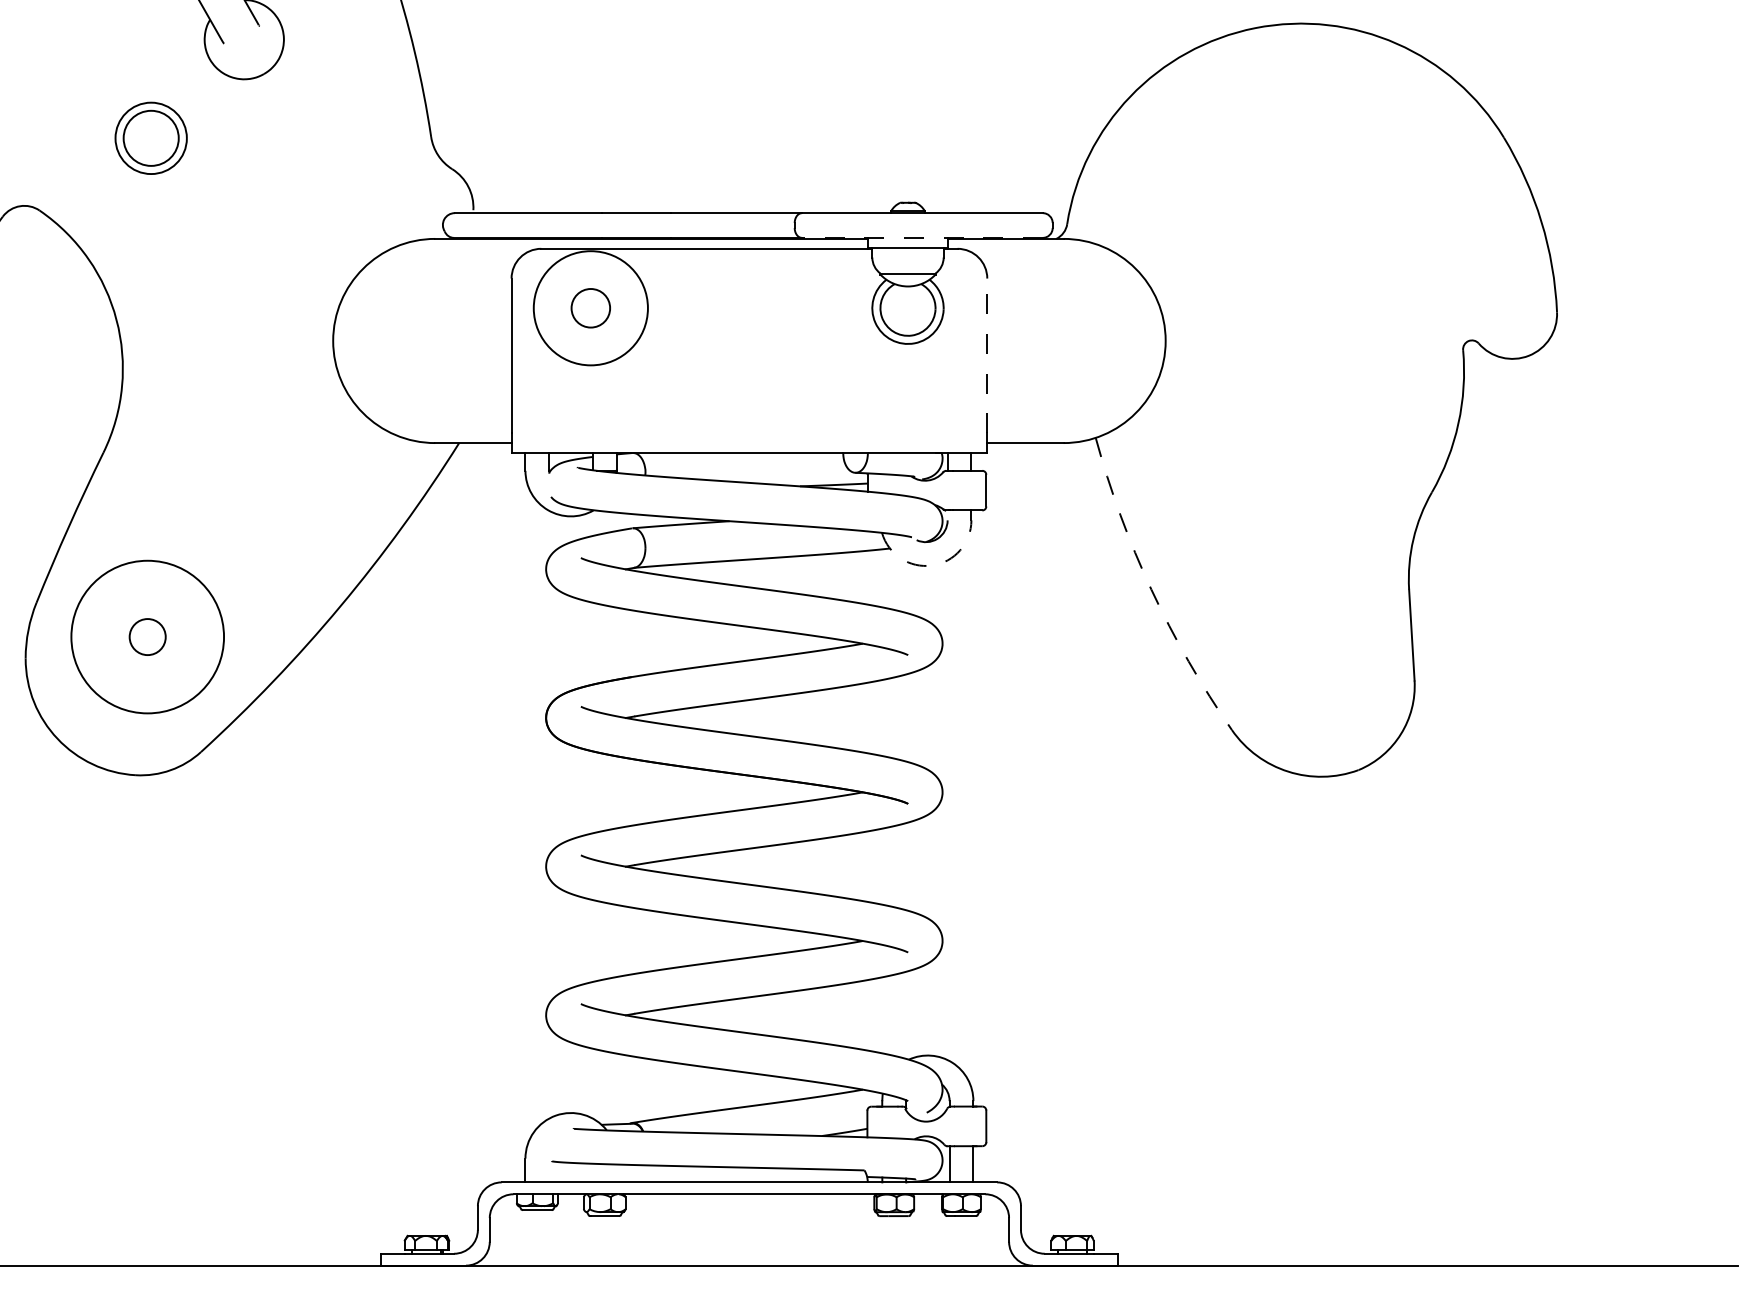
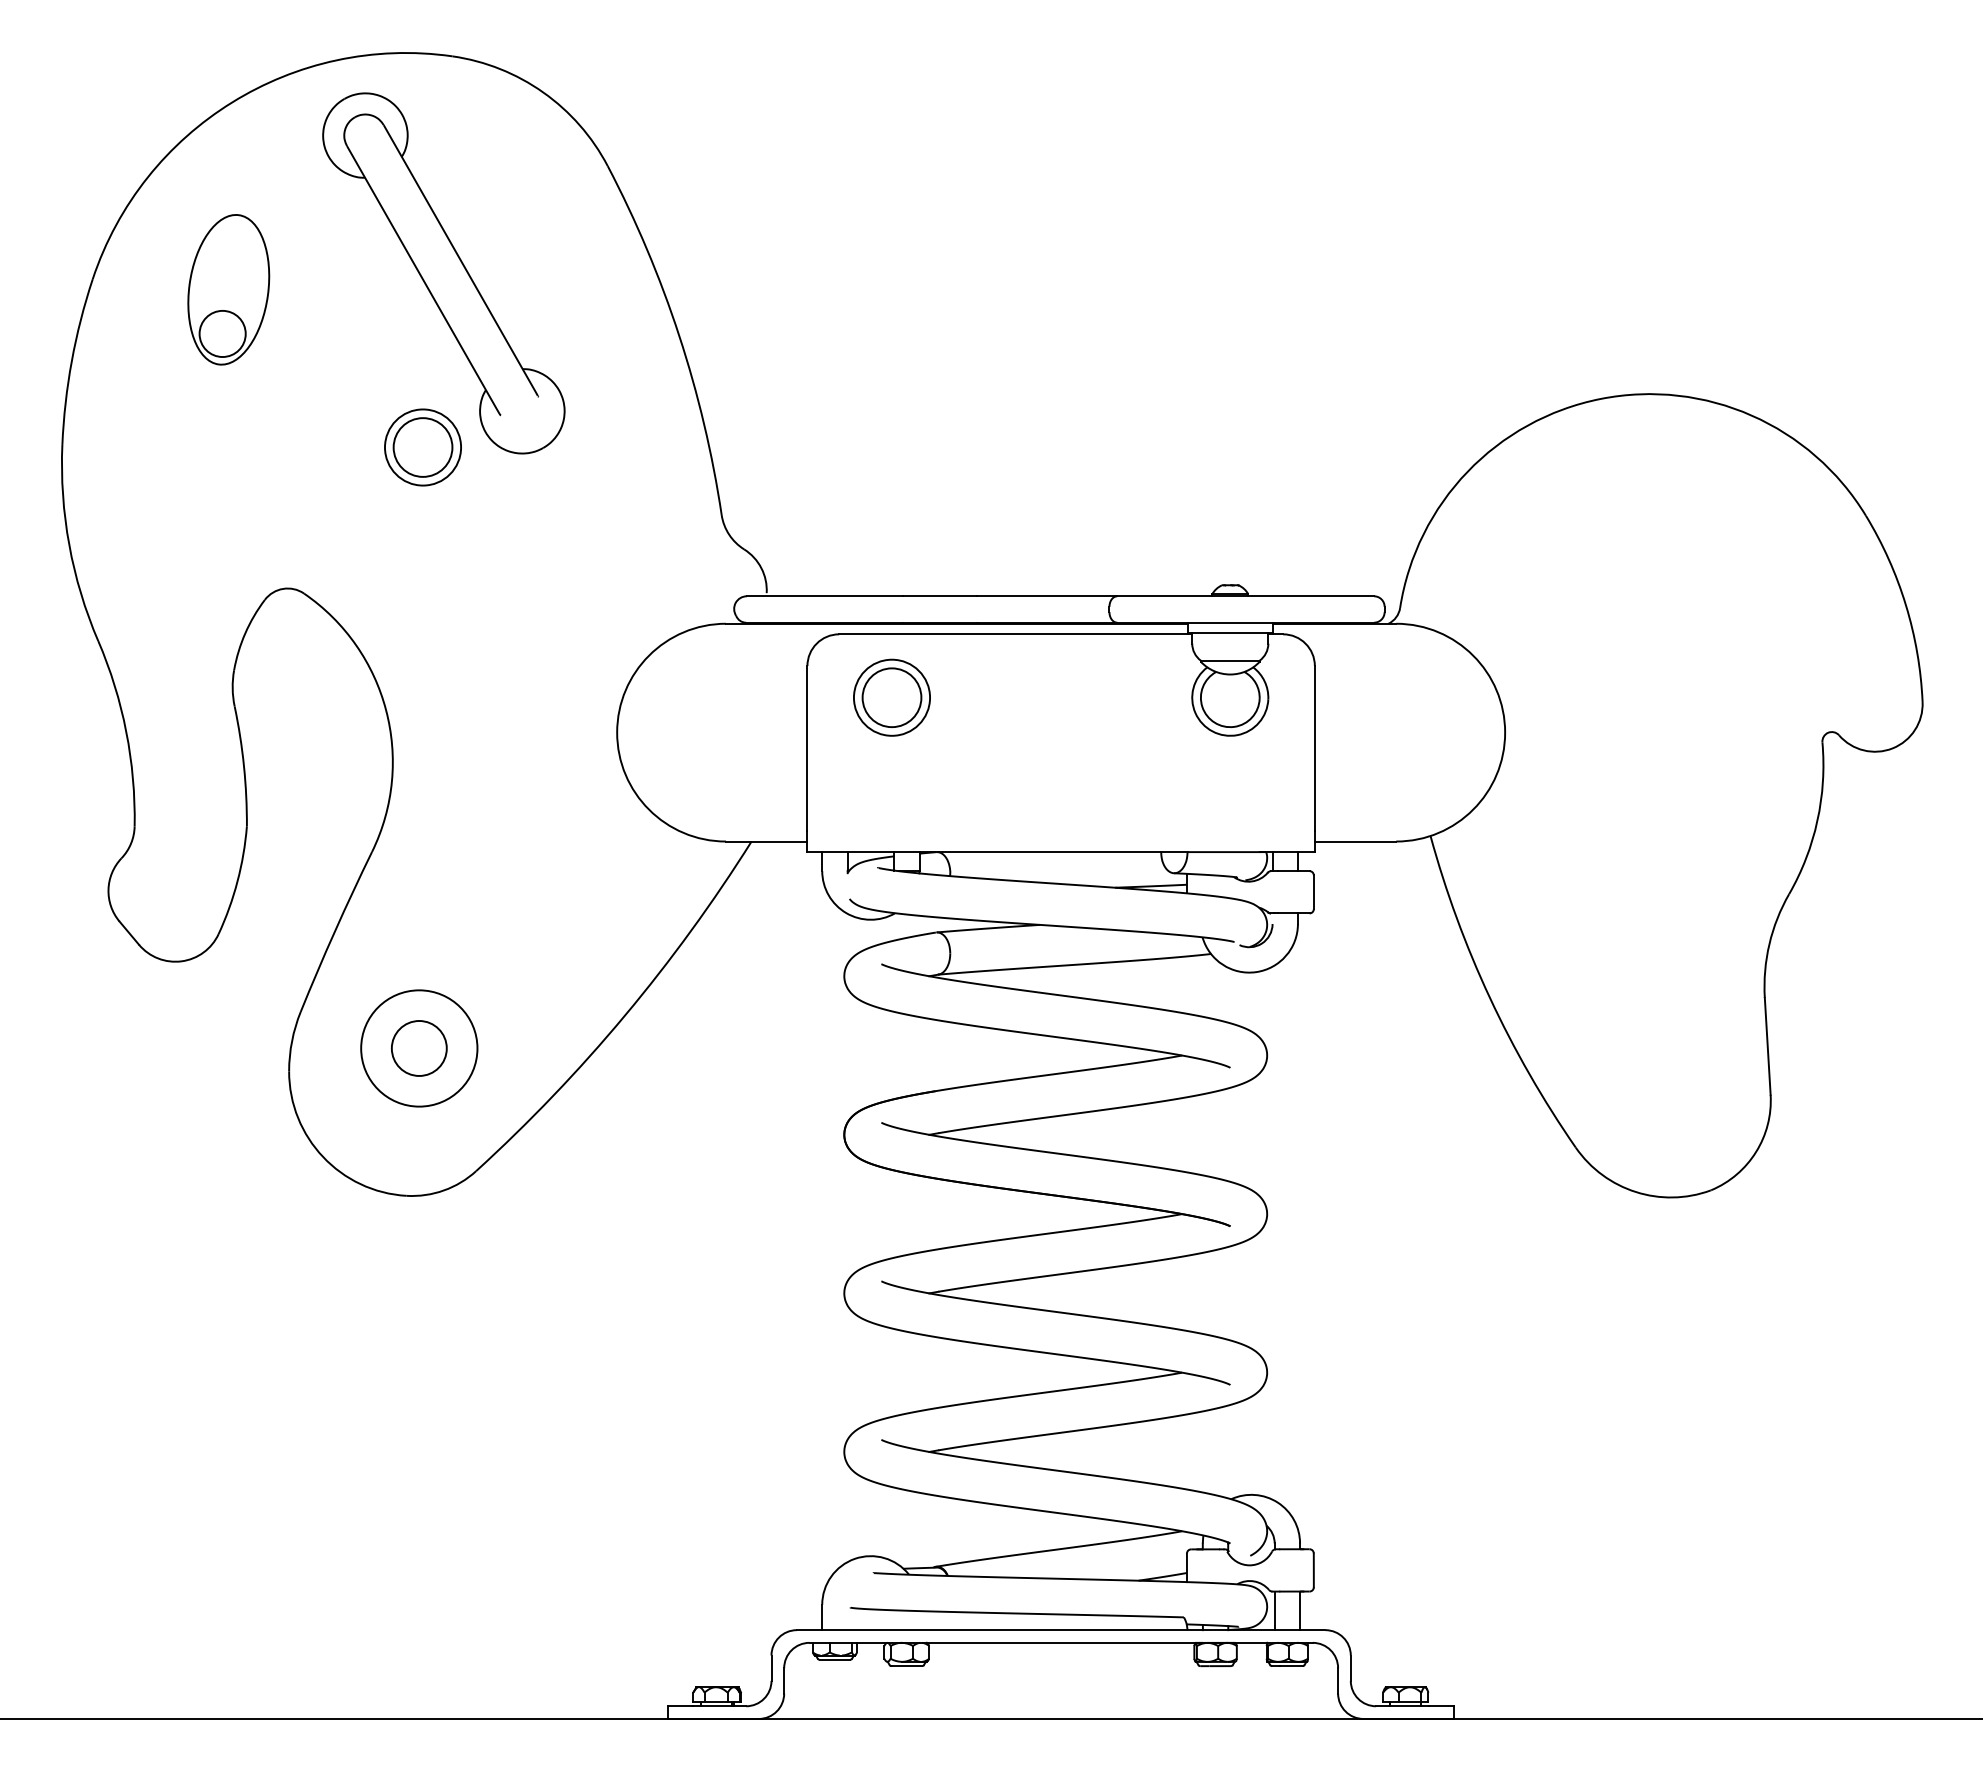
part: (150, 138) -> (422, 447), moved
line: (922, 237) -> (1245, 622), dashed -> solid
circle: (590, 308) -> (891, 697), size x0.62
circle: (590, 308) -> (891, 697), size x1.43
line: (986, 355) -> (1314, 748), dashed -> solid
arc: (932, 565) -> (1256, 972), dashed -> solid
arc: (1151, 589) -> (1489, 997), dashed -> solid
circle: (146, 637) -> (418, 1048), size x1.43
circle: (147, 637) -> (419, 1048), size x0.71

